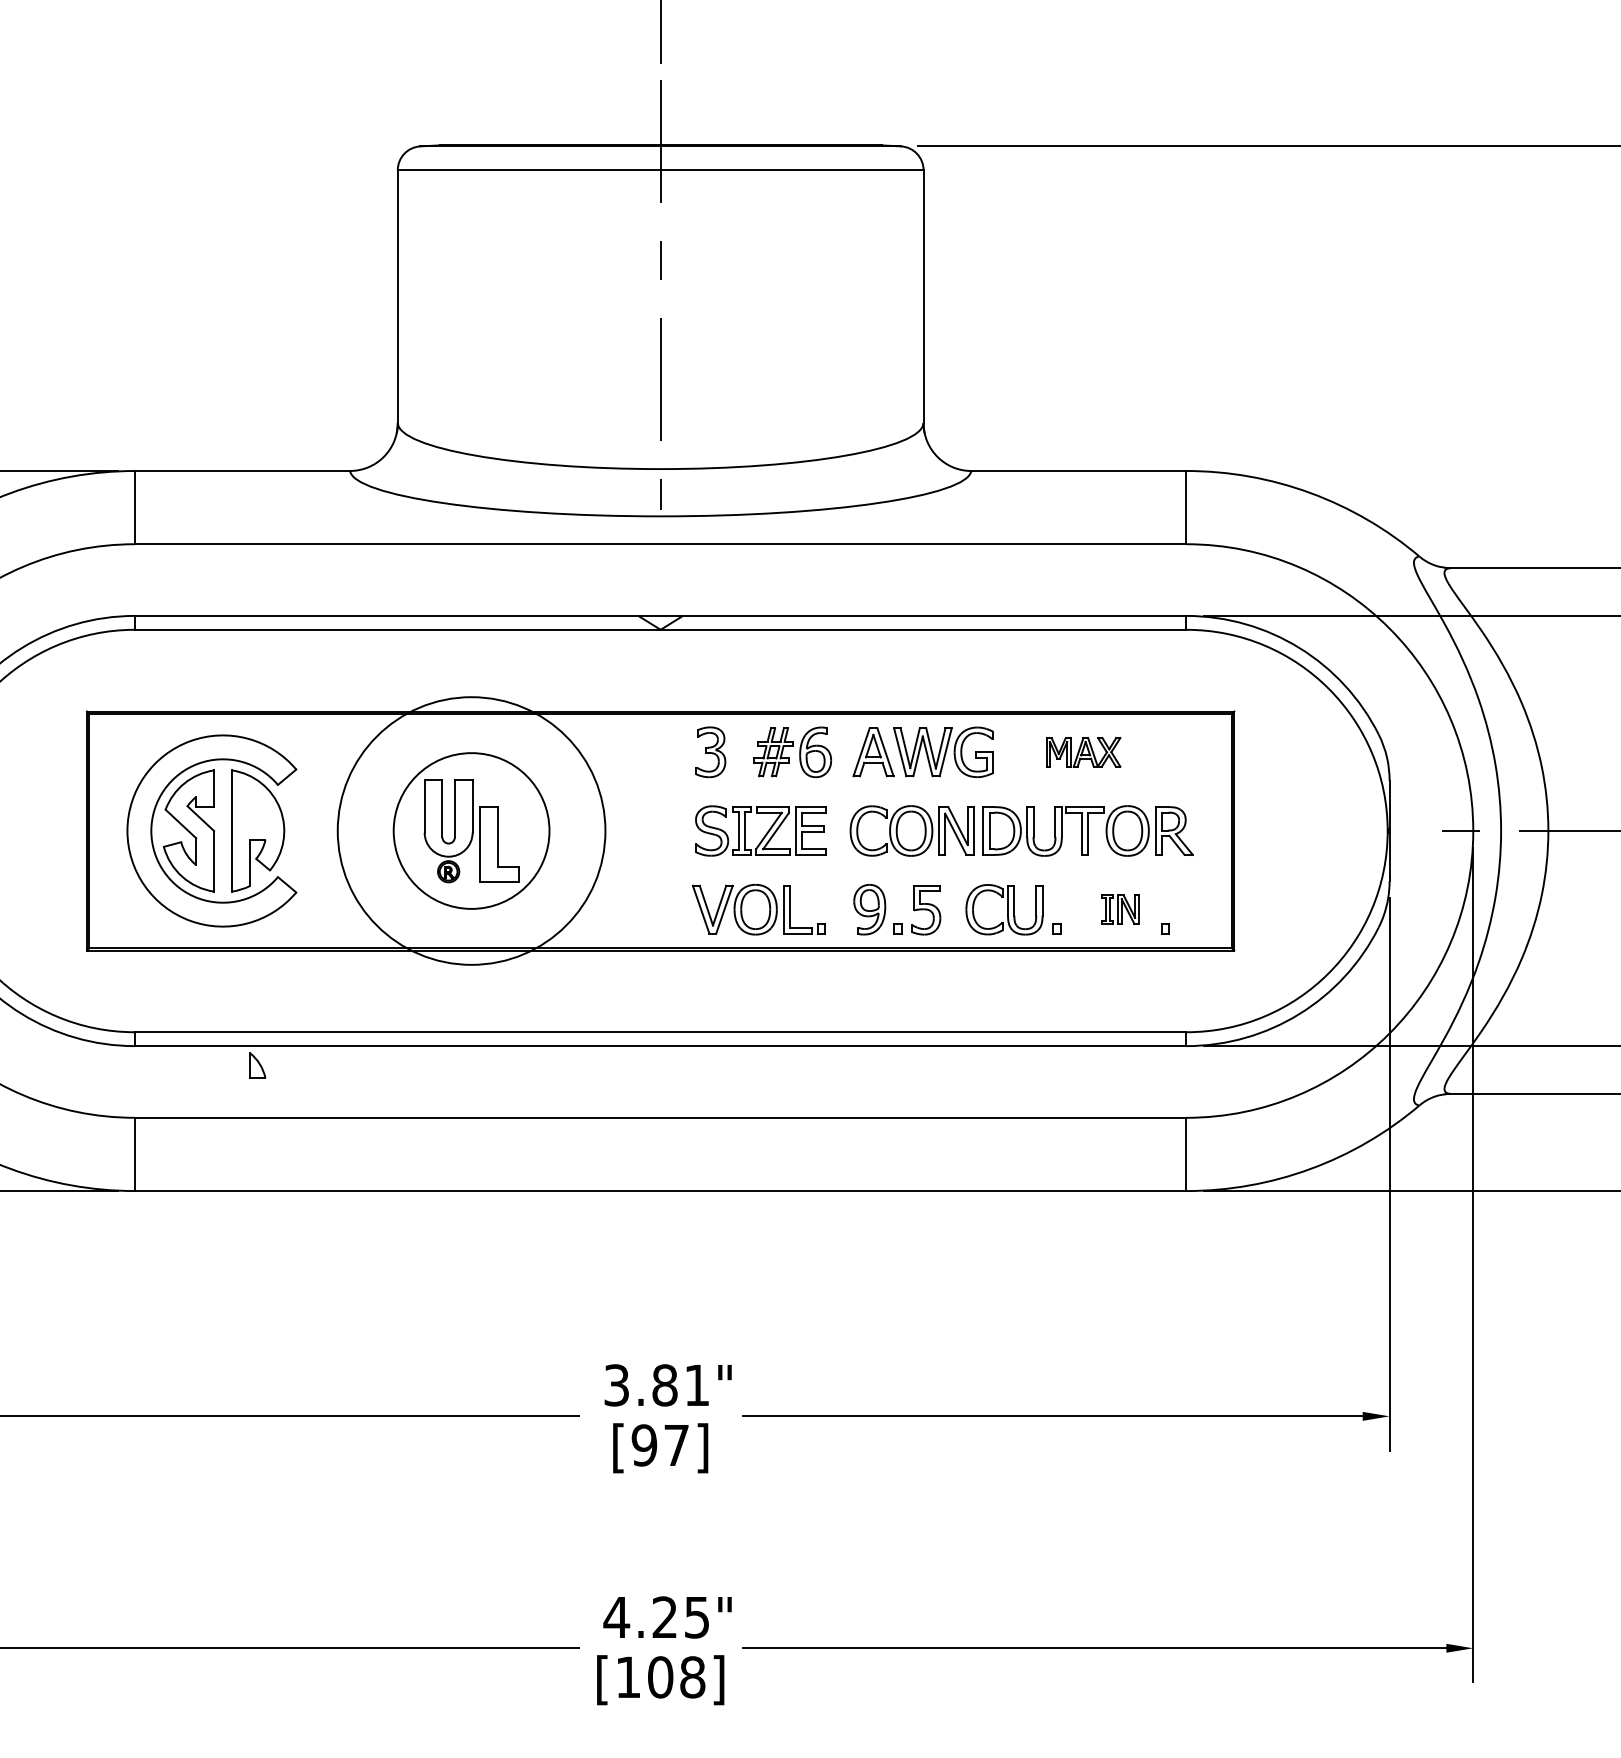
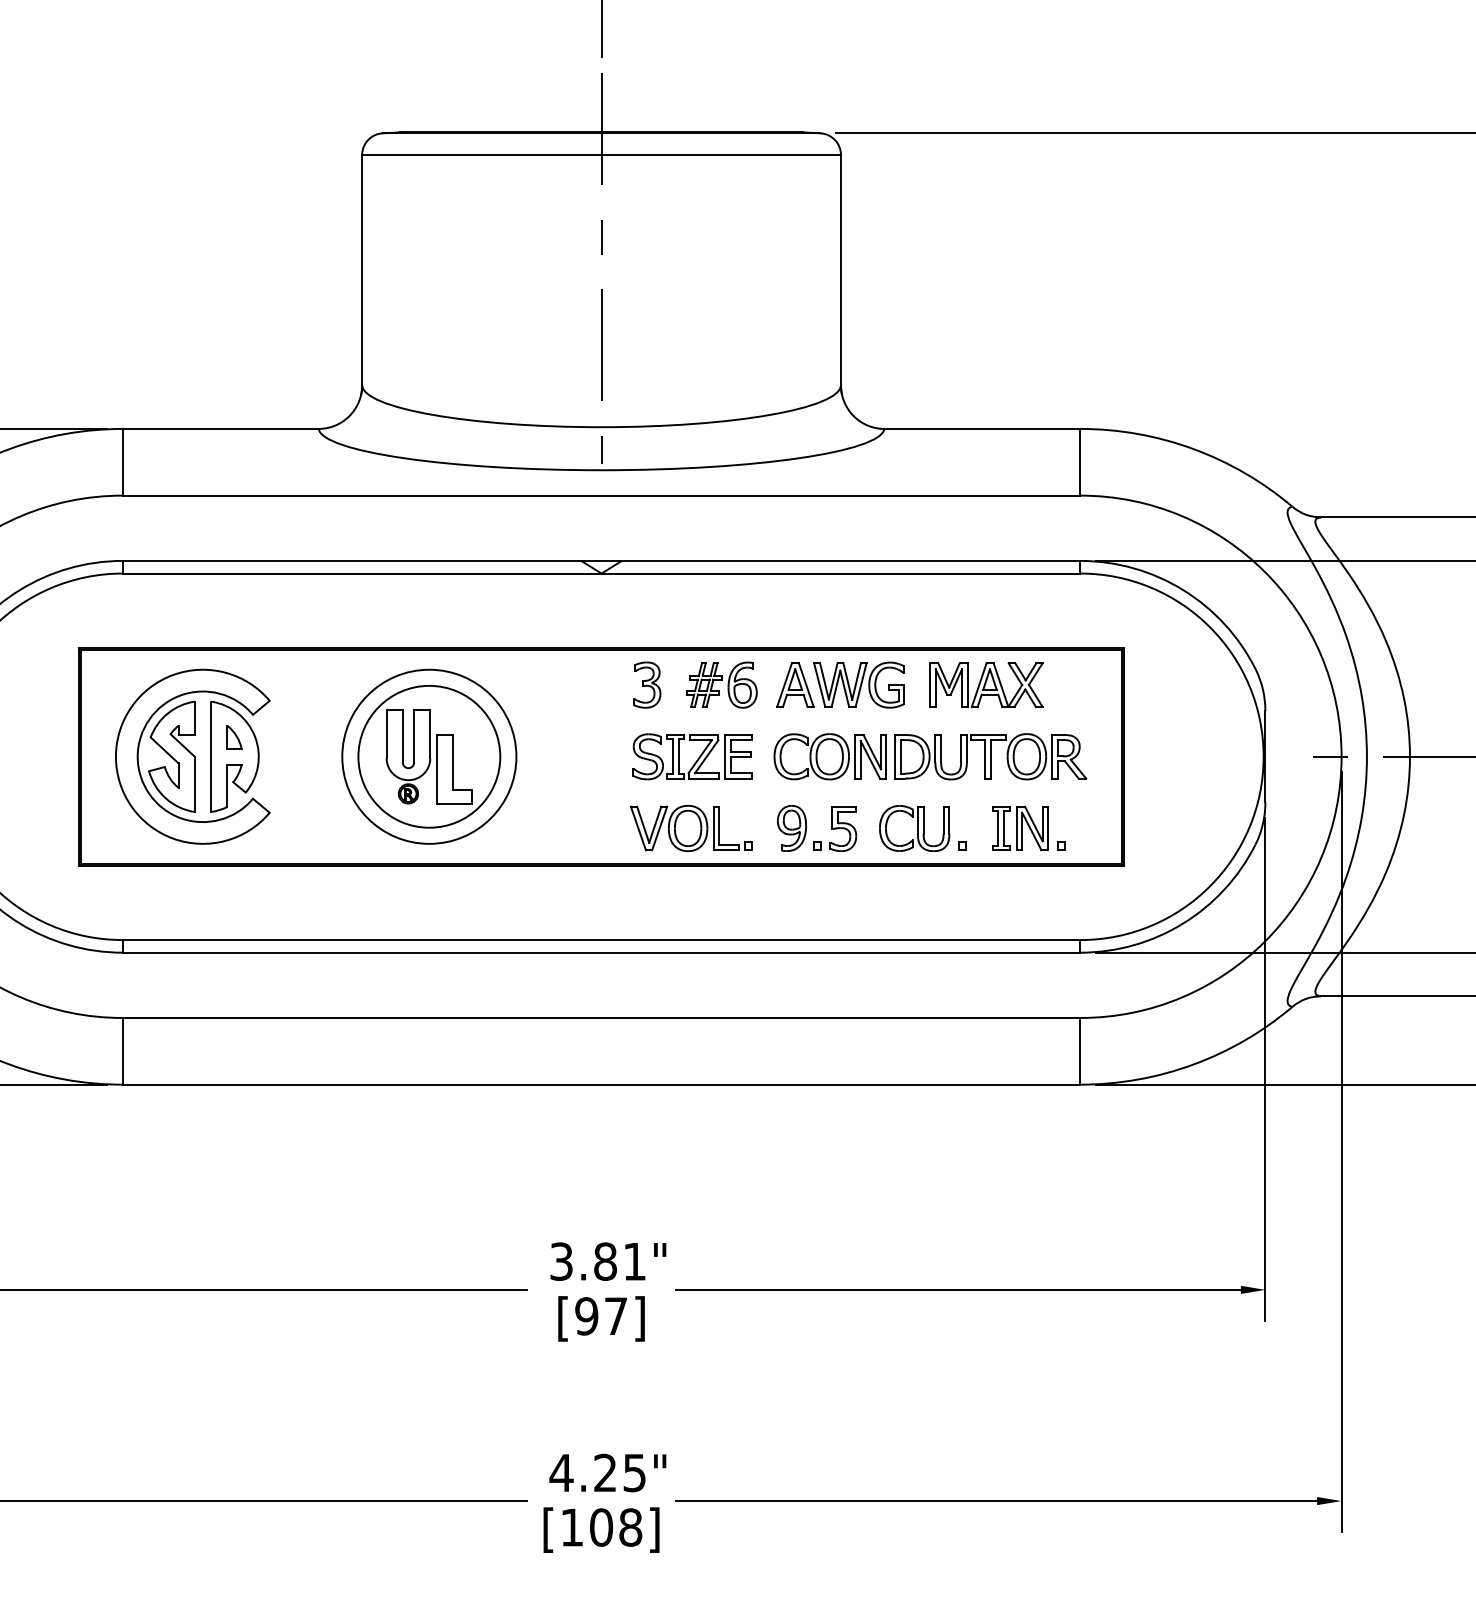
part: (1083, 752) -> (986, 685), size x1.67
circle: (471, 830) -> (429, 756), size x0.71
part: (1120, 909) -> (1020, 828), size x1.67
part: (257, 1065) -> (234, 737), moved

